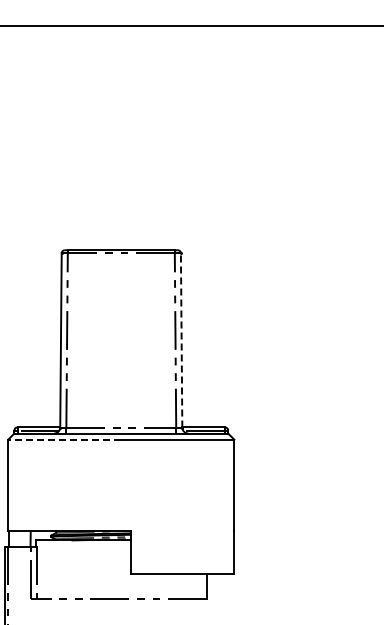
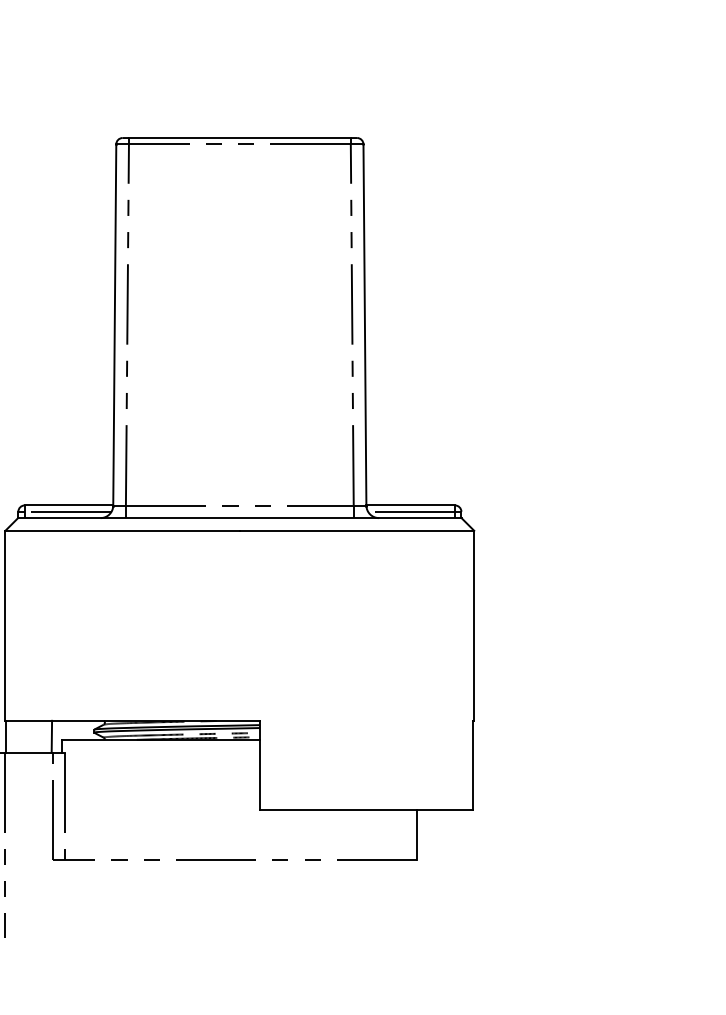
line: (181, 339) -> (364, 323), dashed -> solid
line: (64, 439) -> (122, 530), dashed -> solid

